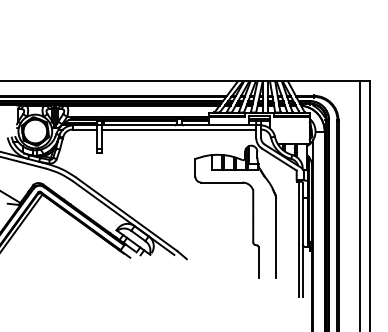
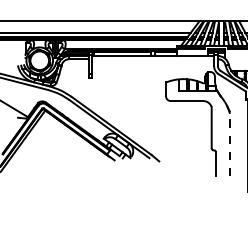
line: (178, 129) -> (152, 59), removed
line: (276, 237) -> (230, 144), solid -> dashed

